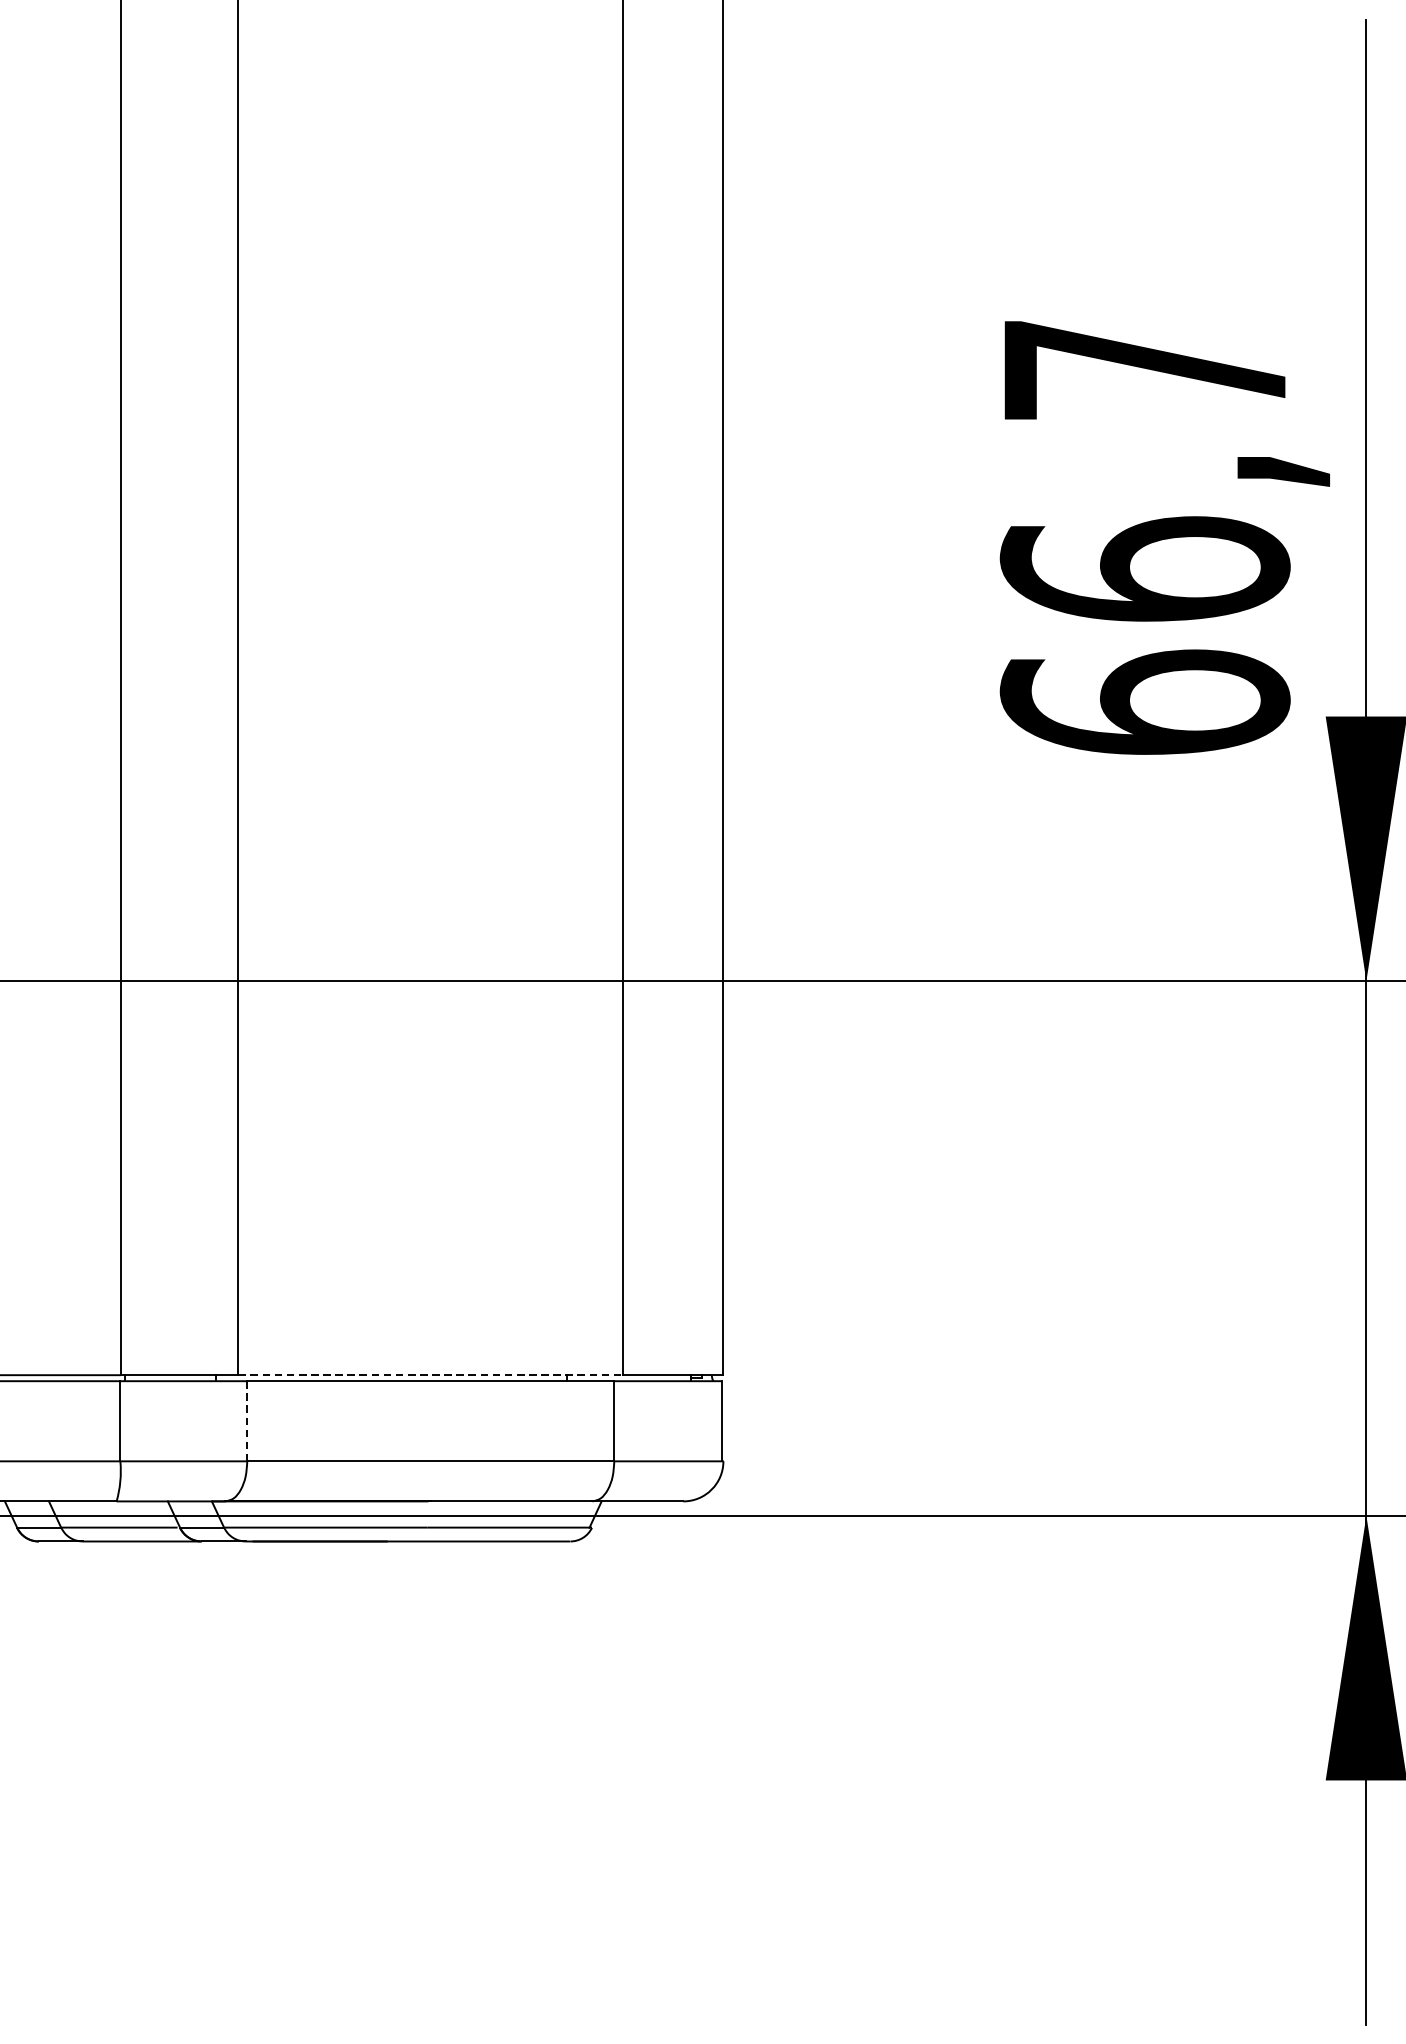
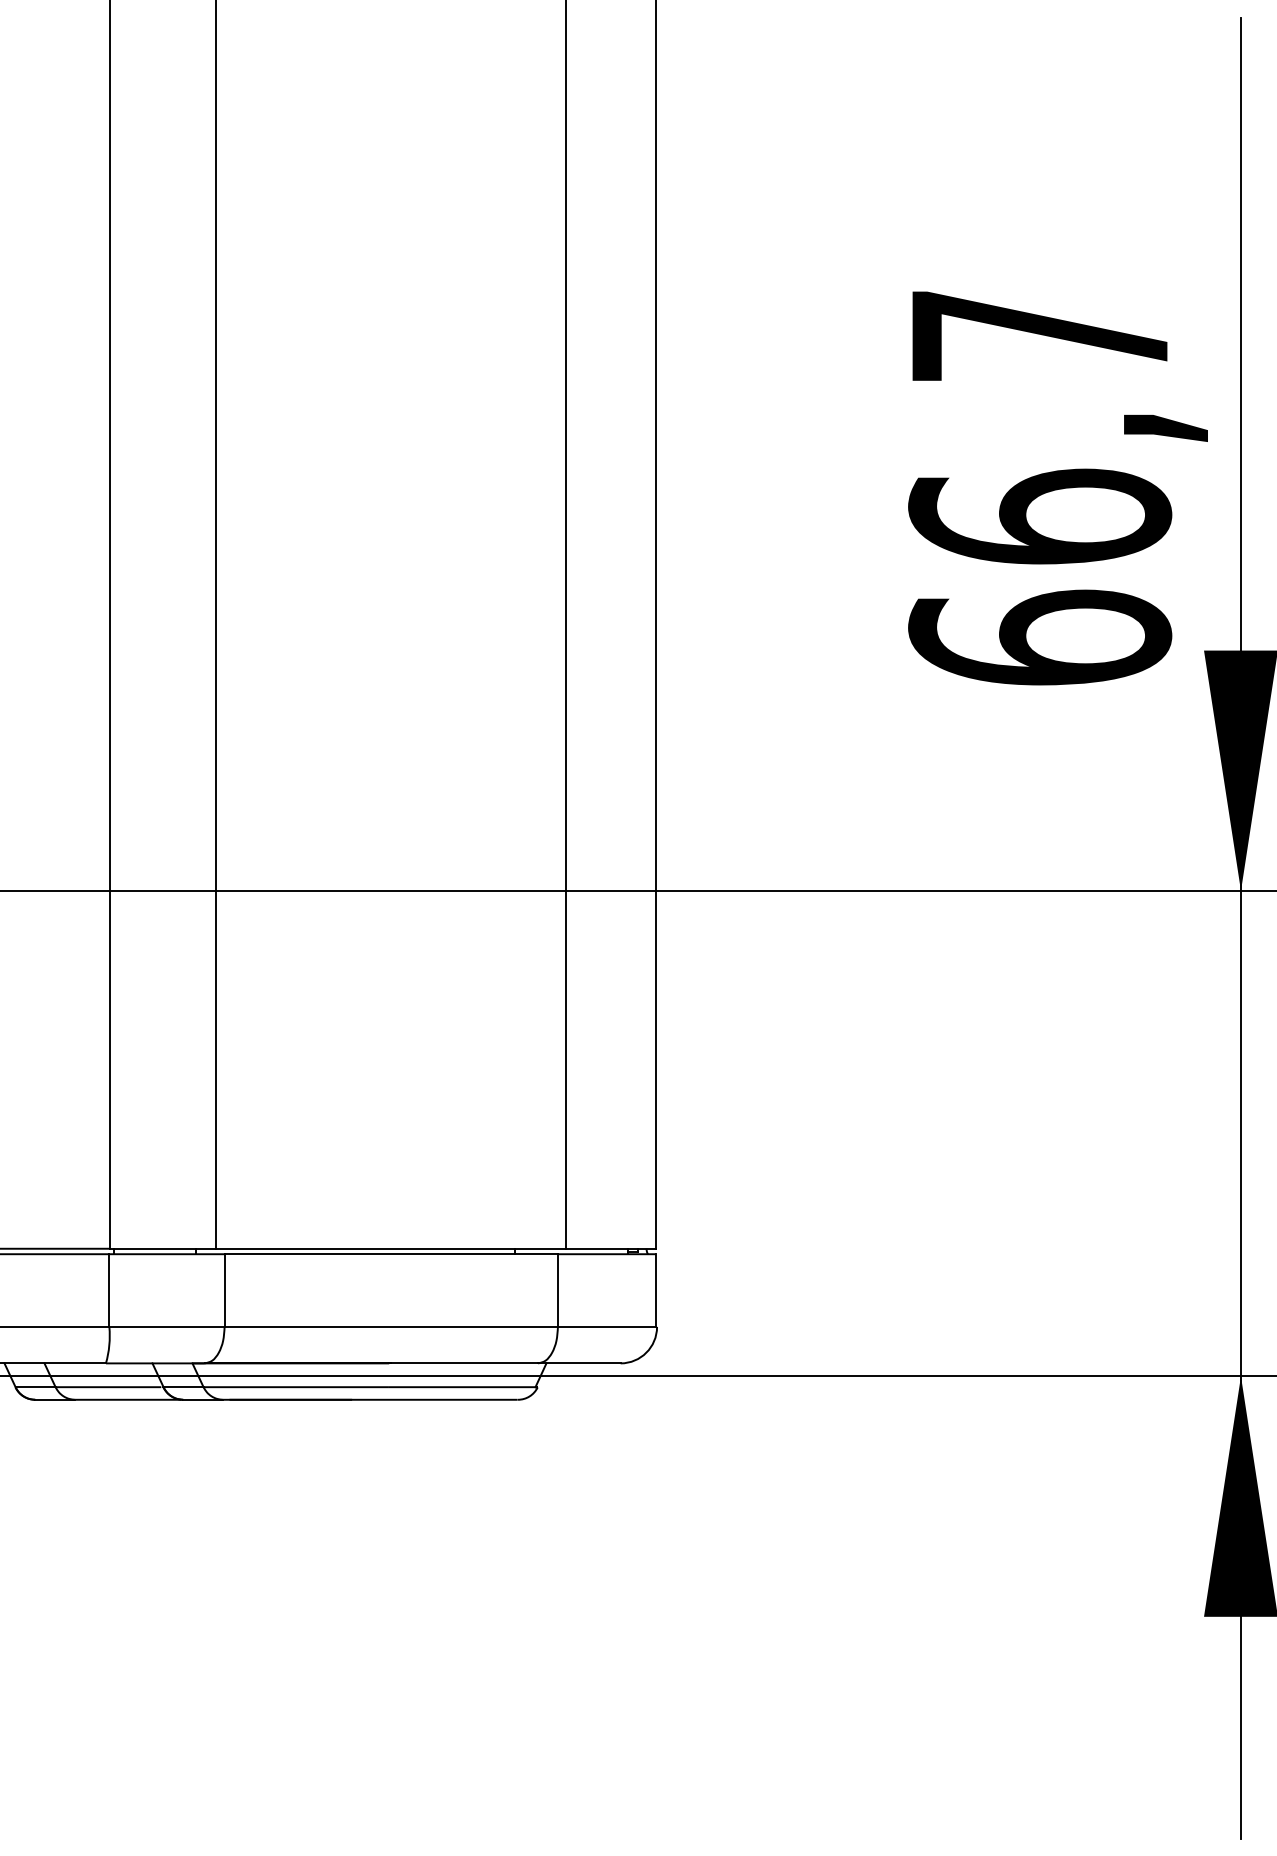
line: (429, 1374) -> (390, 1248), dashed -> solid
line: (247, 1422) -> (224, 1291), dashed -> solid

